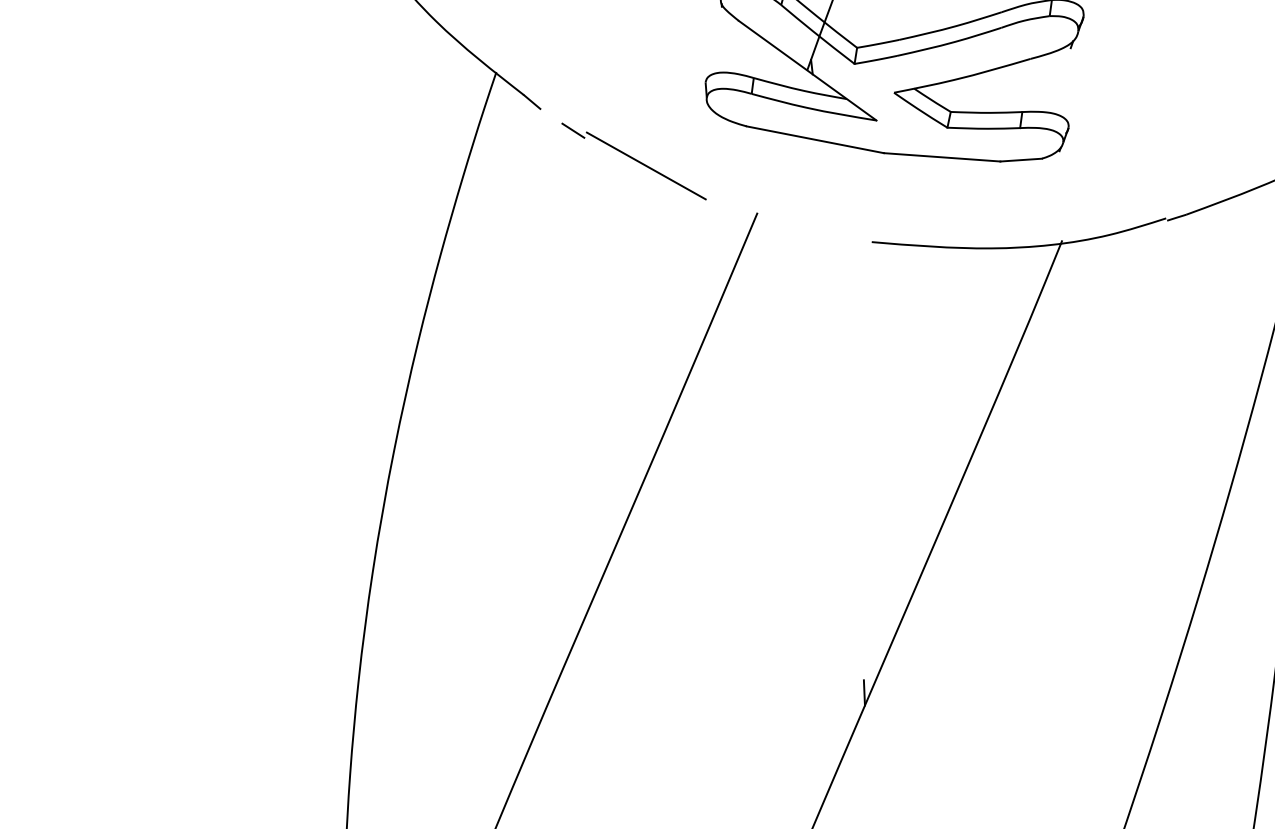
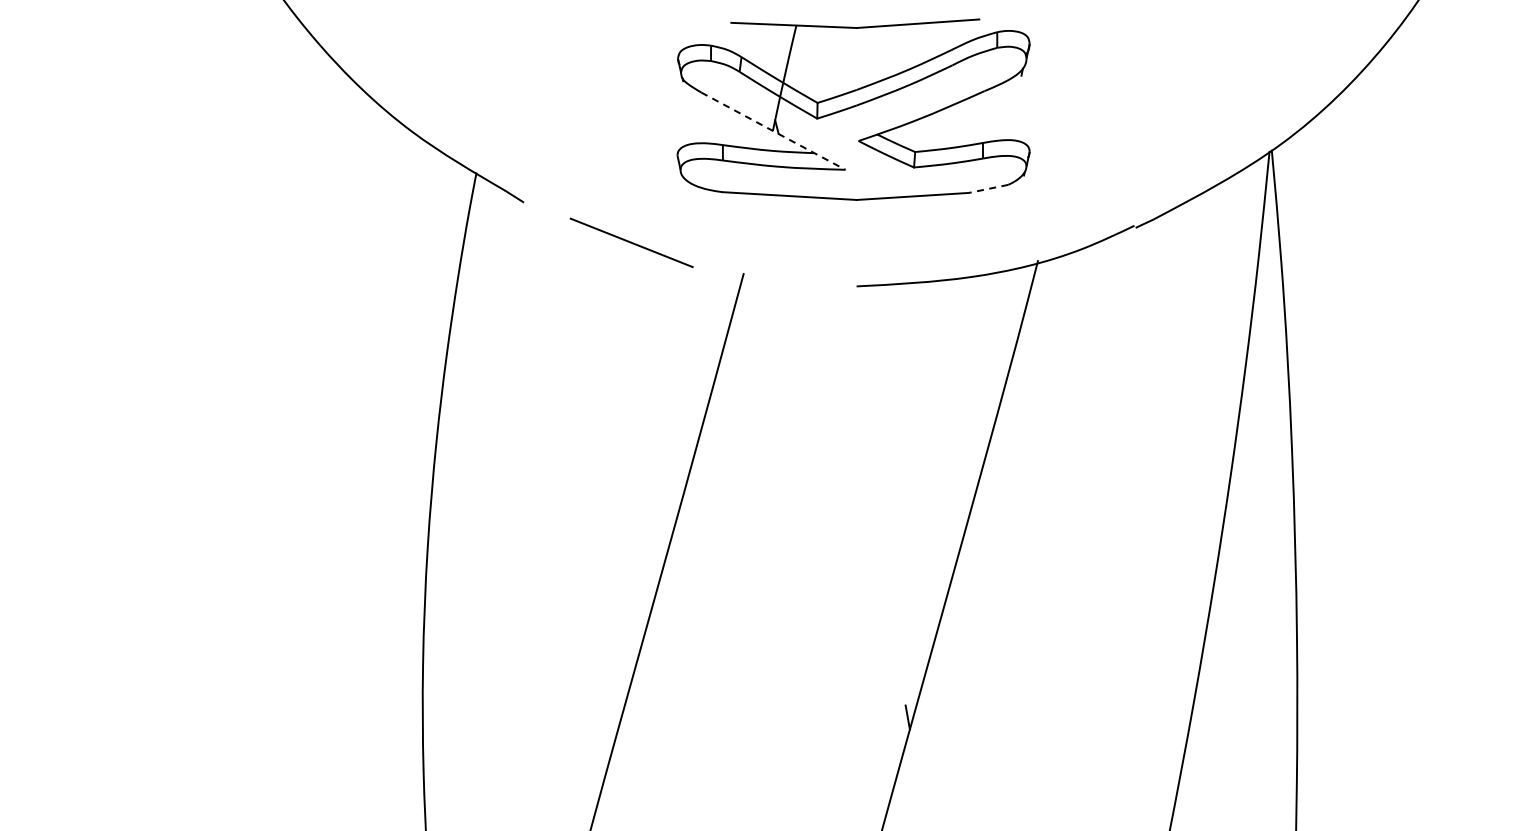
line: (807, 71) -> (773, 131), solid -> dashed
line: (573, 130) -> (557, 218), removed
line: (1021, 160) -> (988, 189), solid -> dashed

